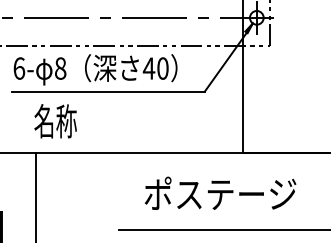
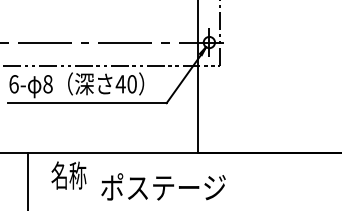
text: (55, 121) -> (68, 175), moved
text: (220, 192) -> (163, 186), moved

